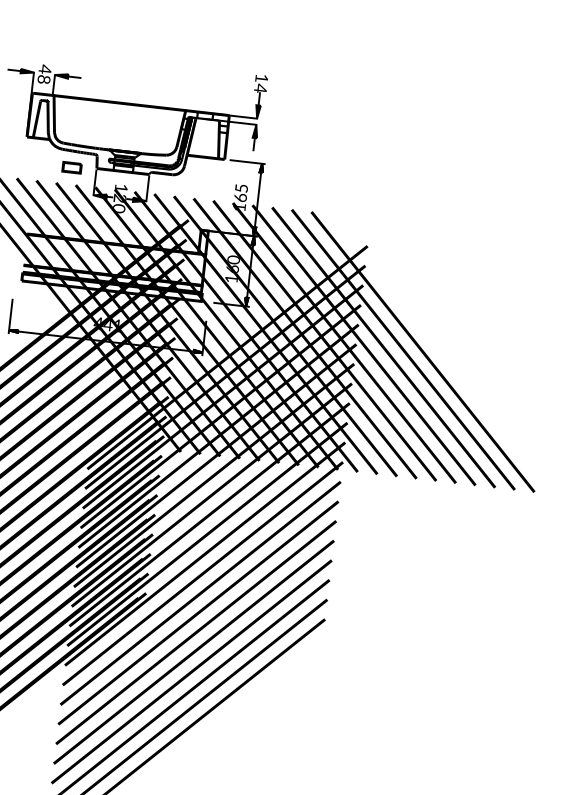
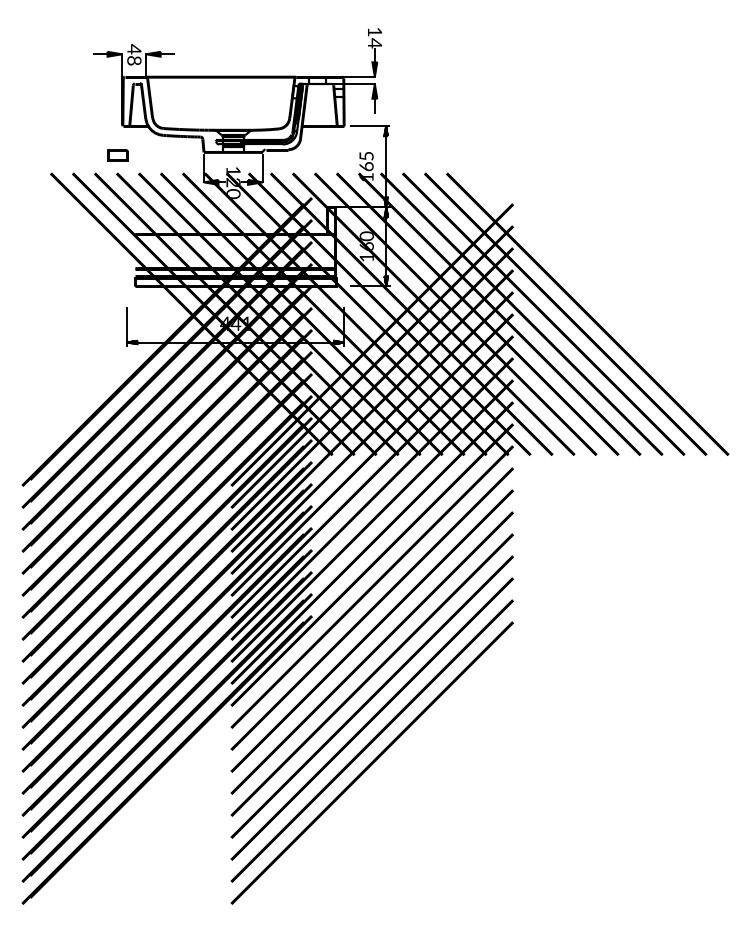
part: (72, 168) -> (117, 155), moved

